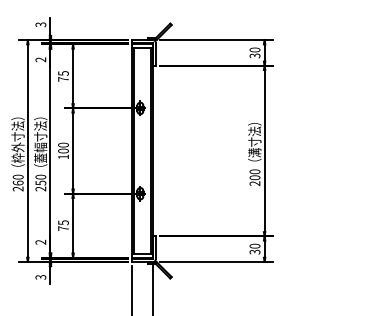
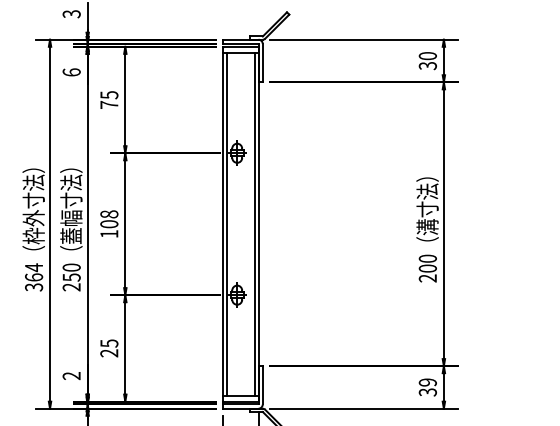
text: (40, 59) -> (71, 71), 2 -> 6
text: (63, 144) -> (109, 213), 100 -> 108
text: (17, 182) -> (32, 276), 260 -> 364
text: (63, 228) -> (109, 353), 75 -> 25
text: (255, 245) -> (428, 381), 30 -> 39

